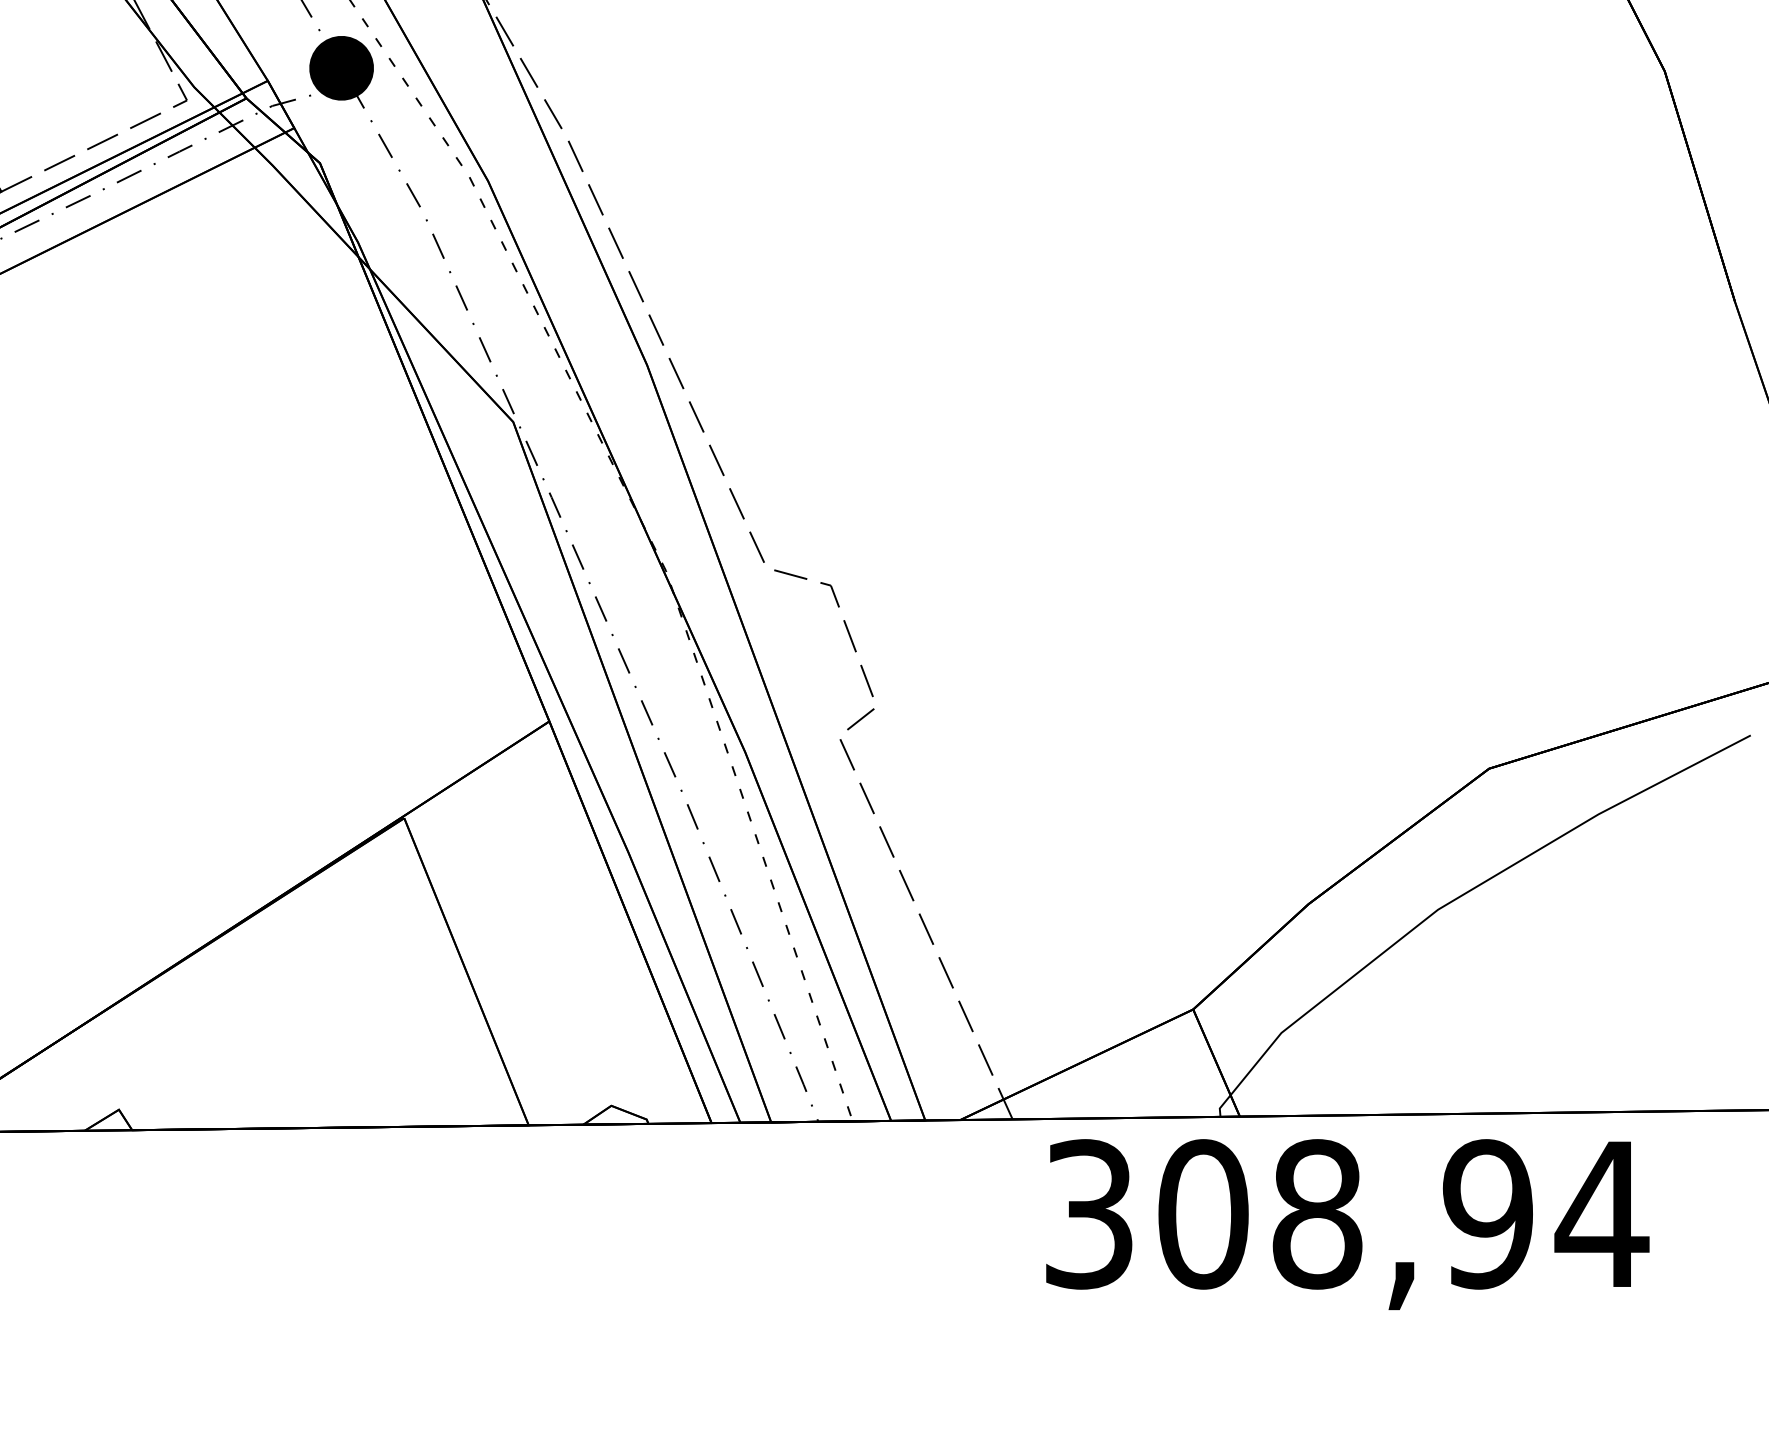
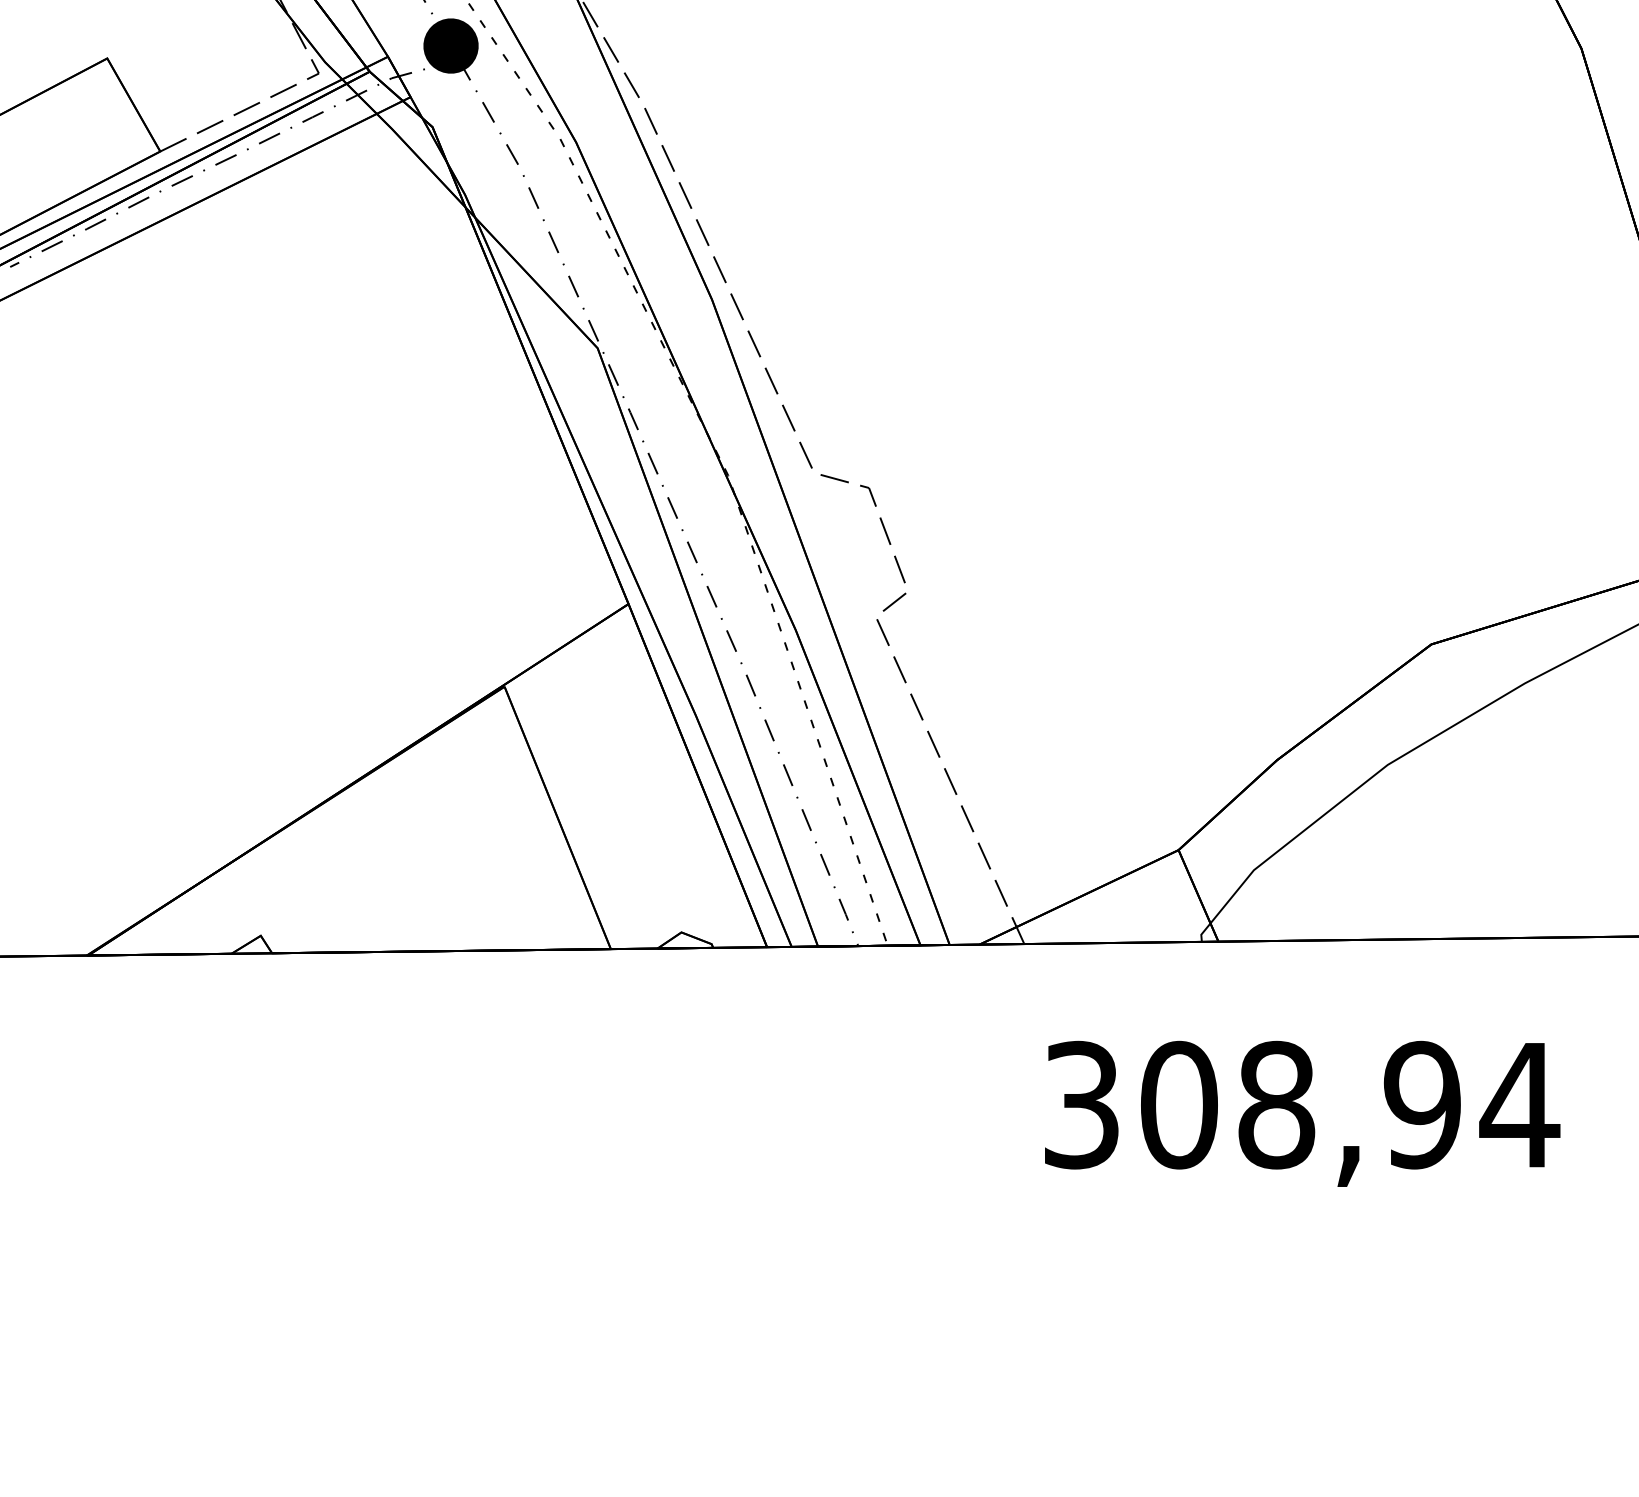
text: (1347, 1224) -> (1302, 1113), moved

